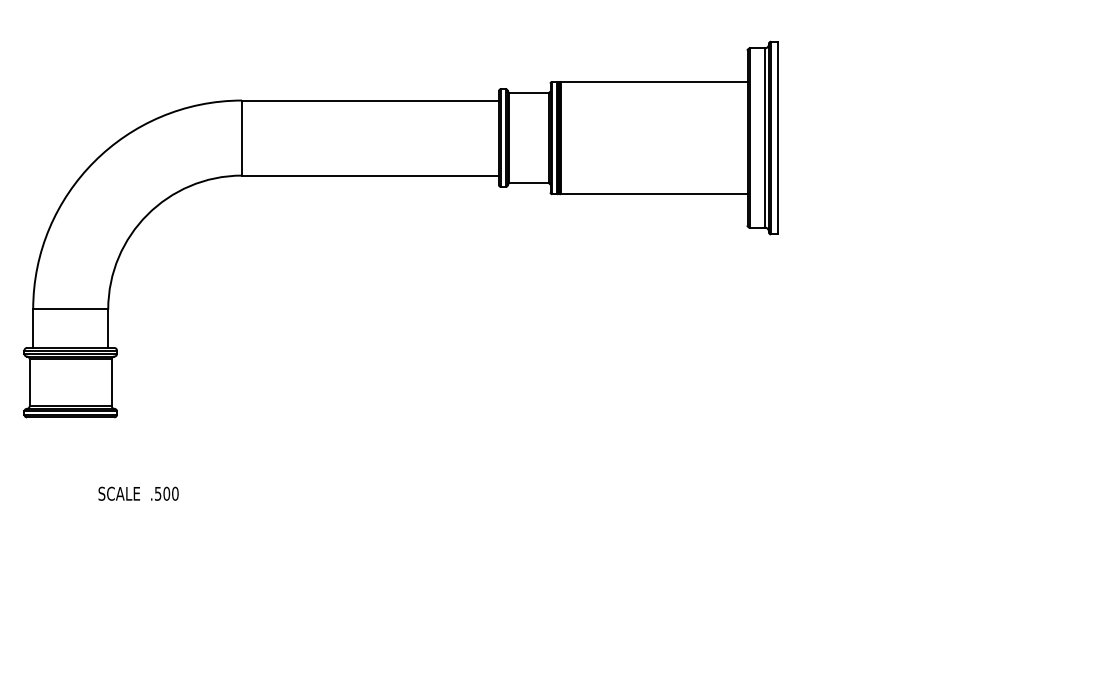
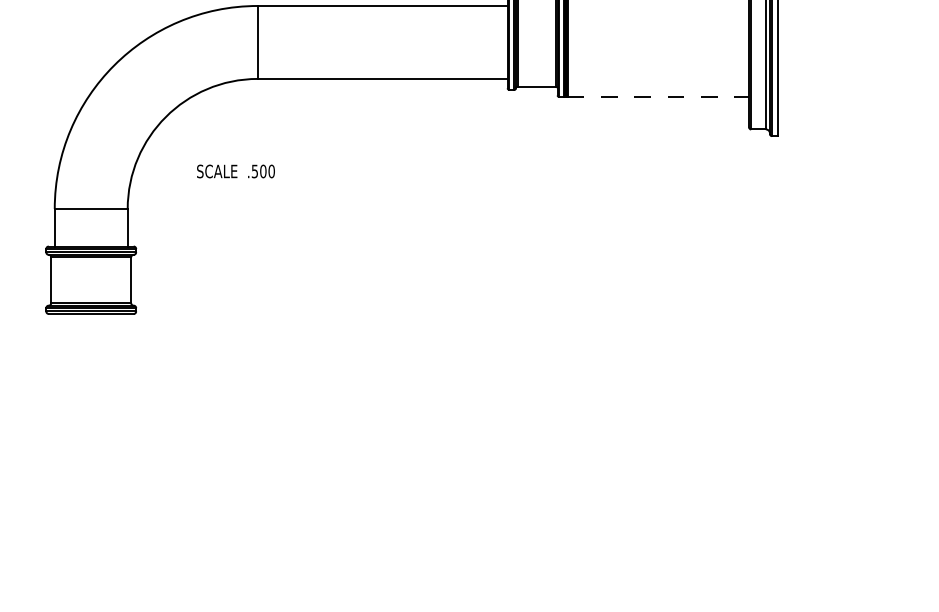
line: (654, 194) -> (658, 97), solid -> dashed
text: (138, 493) -> (235, 171), moved

